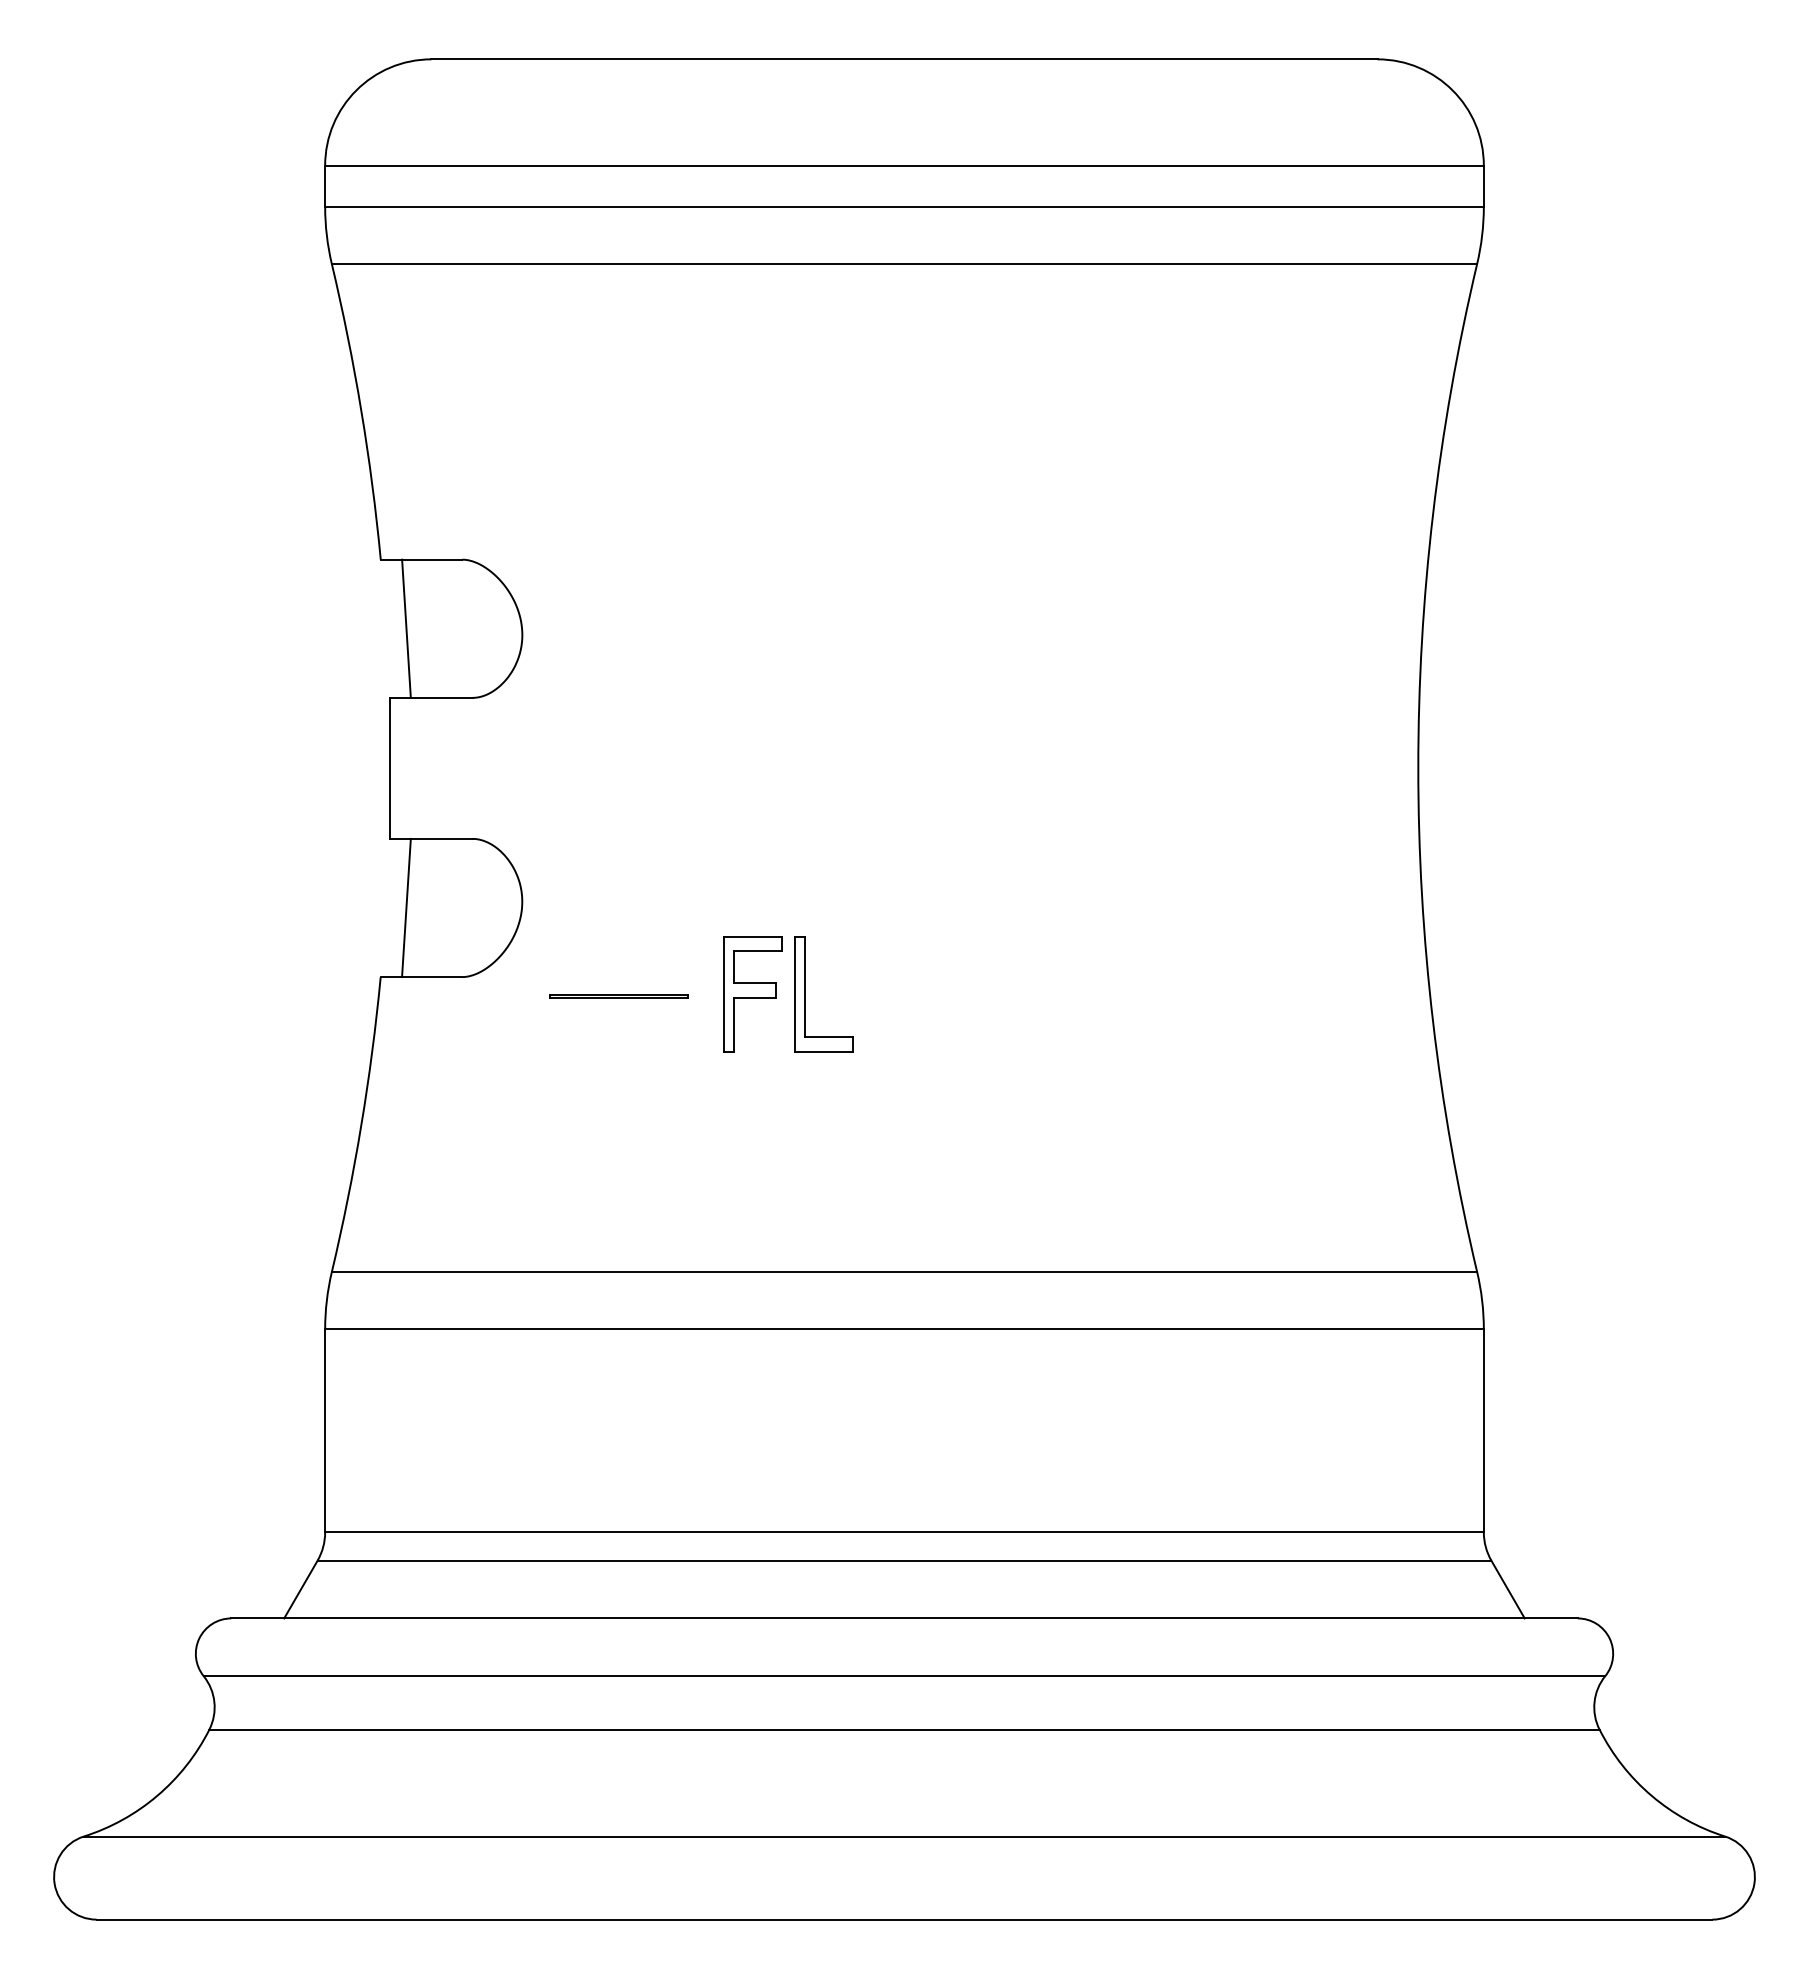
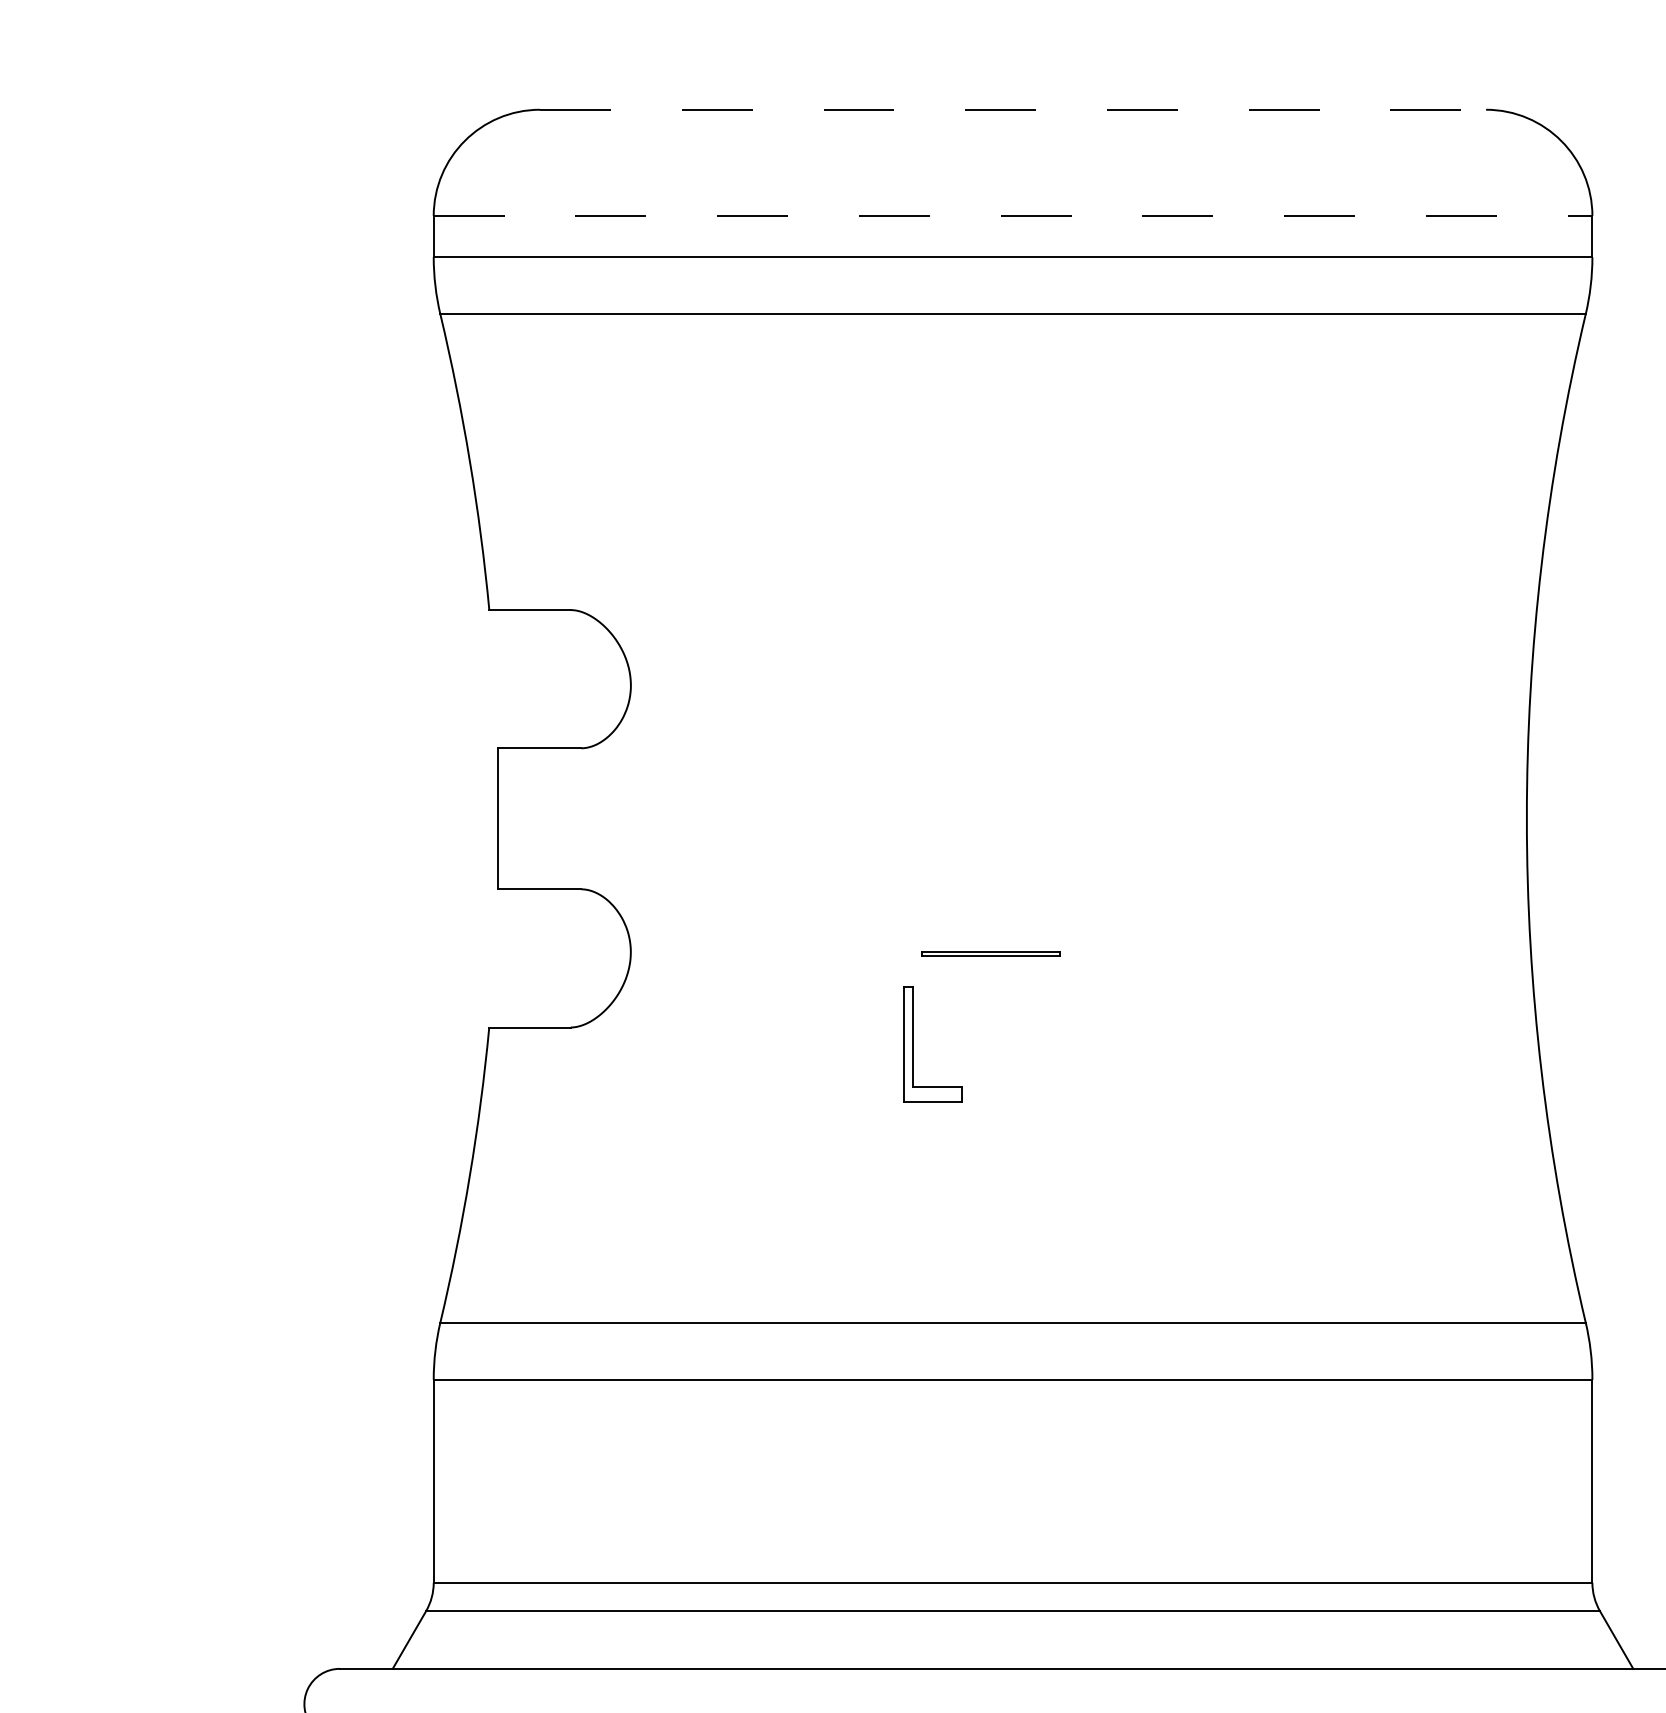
line: (905, 59) -> (1014, 109), solid -> dashed
line: (905, 165) -> (1014, 215), solid -> dashed
line: (406, 628) -> (515, 678), removed
line: (406, 907) -> (515, 957), removed
part: (752, 994) -> (861, 1044), removed
line: (618, 995) -> (990, 952), moved

